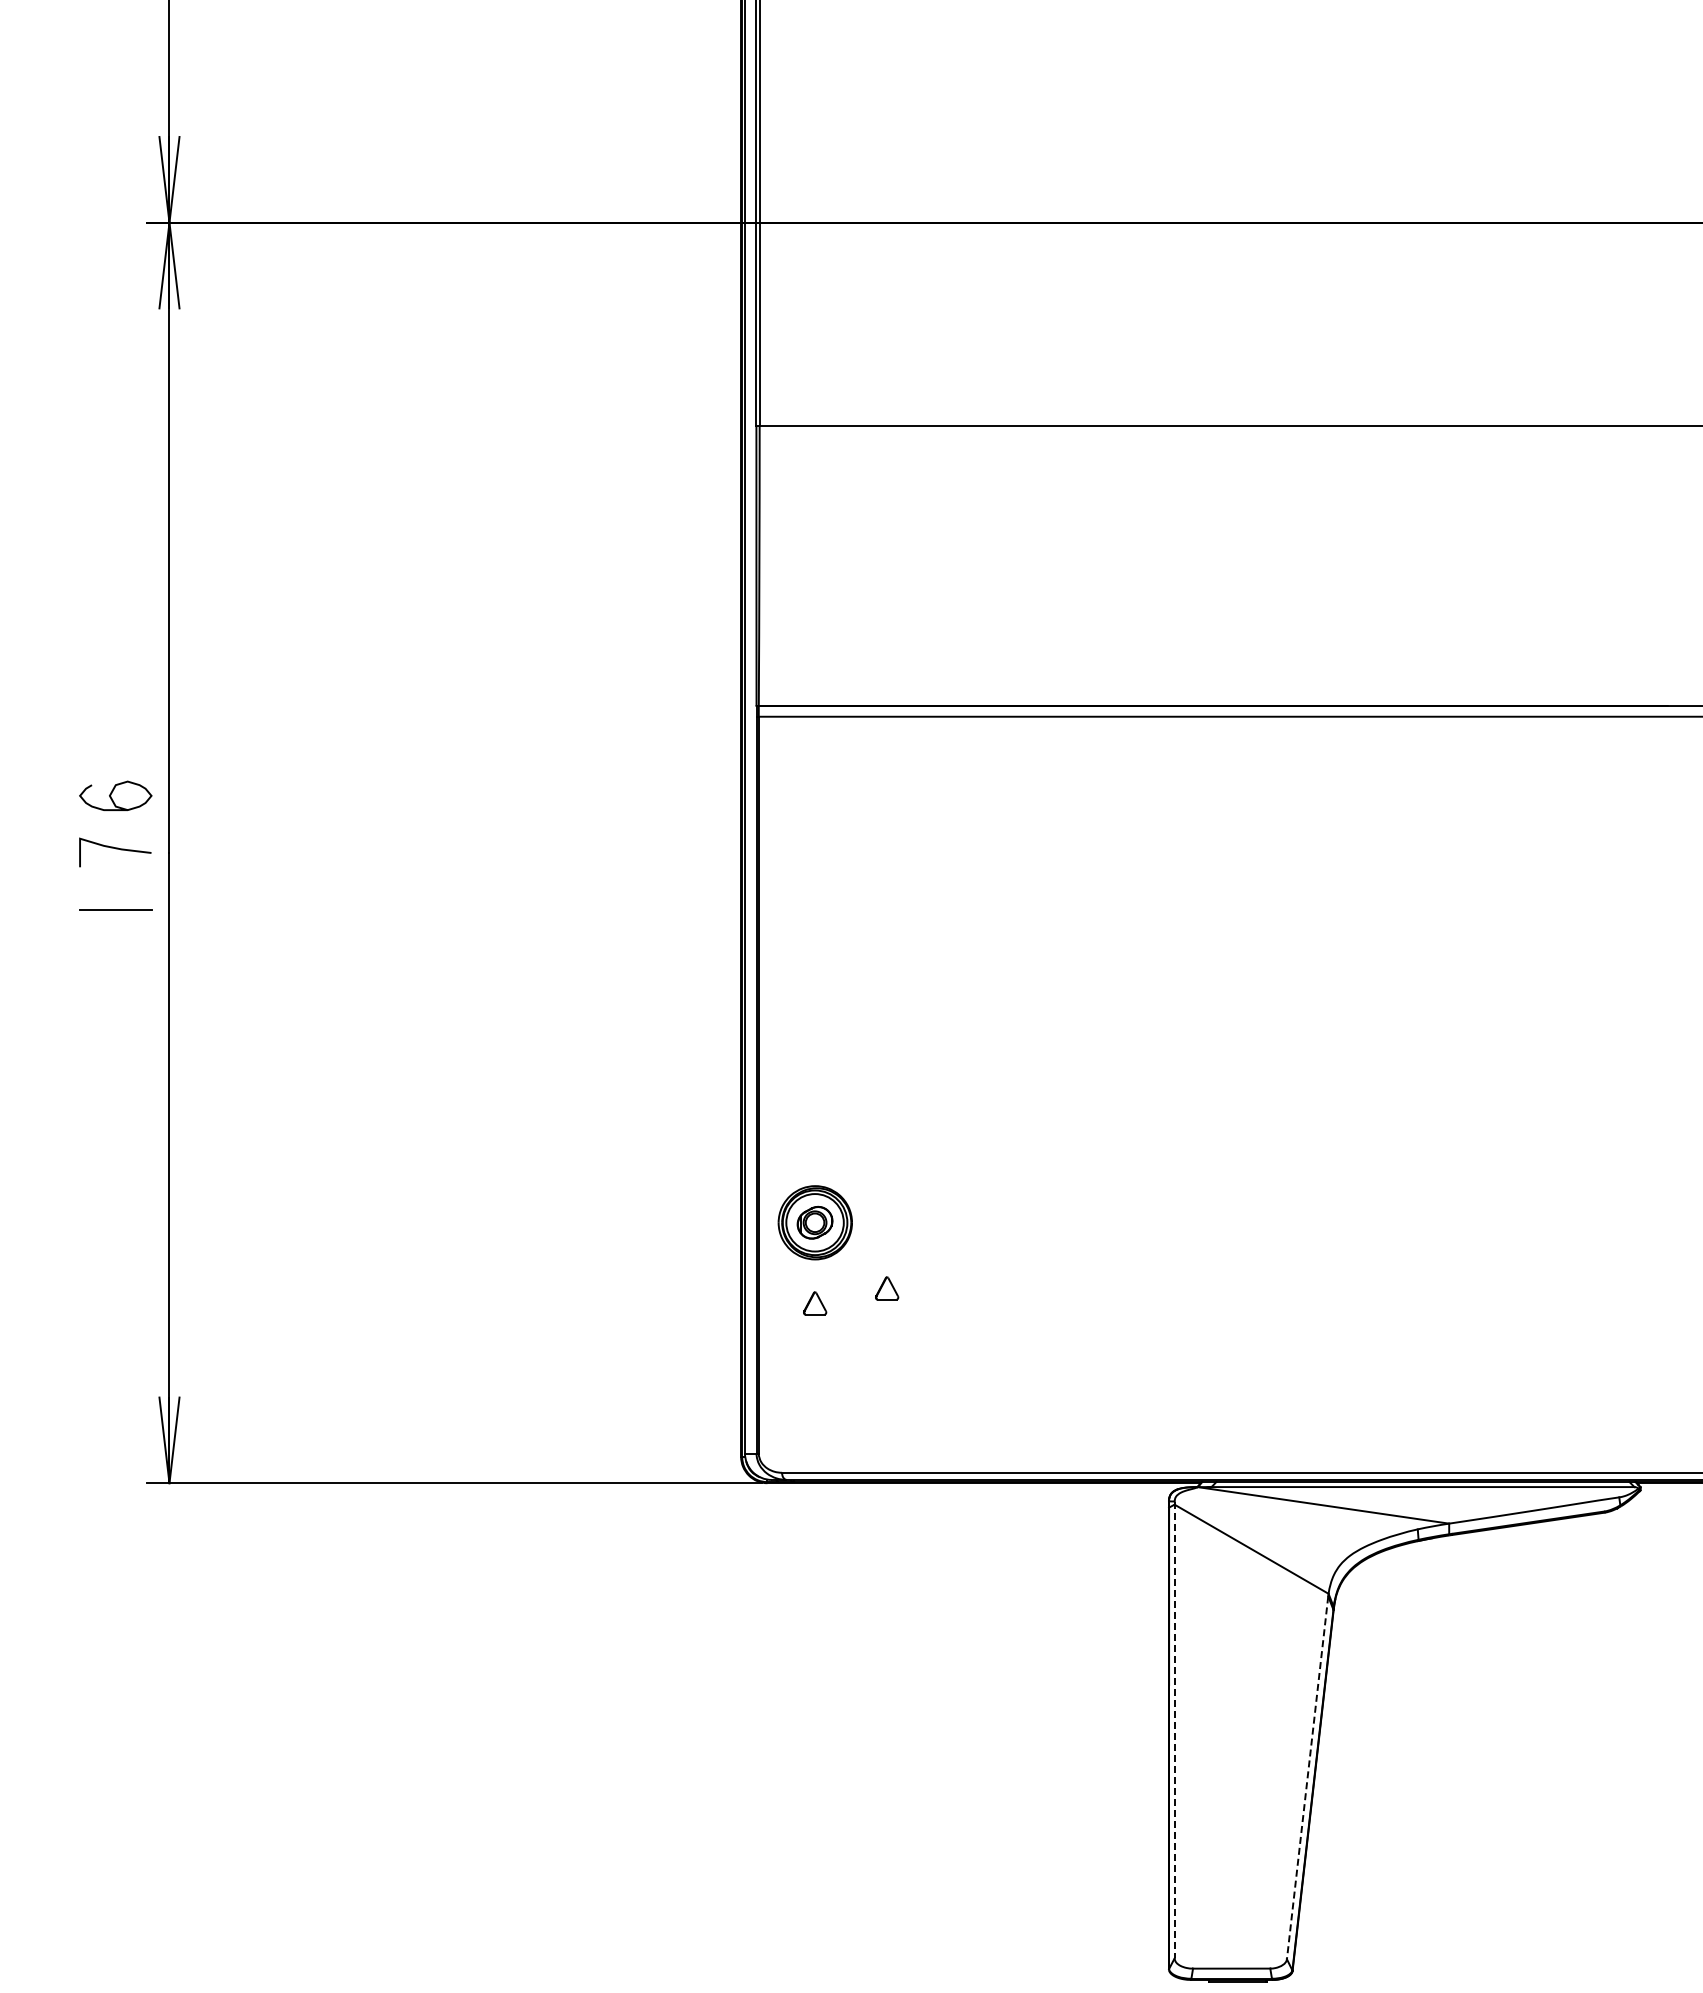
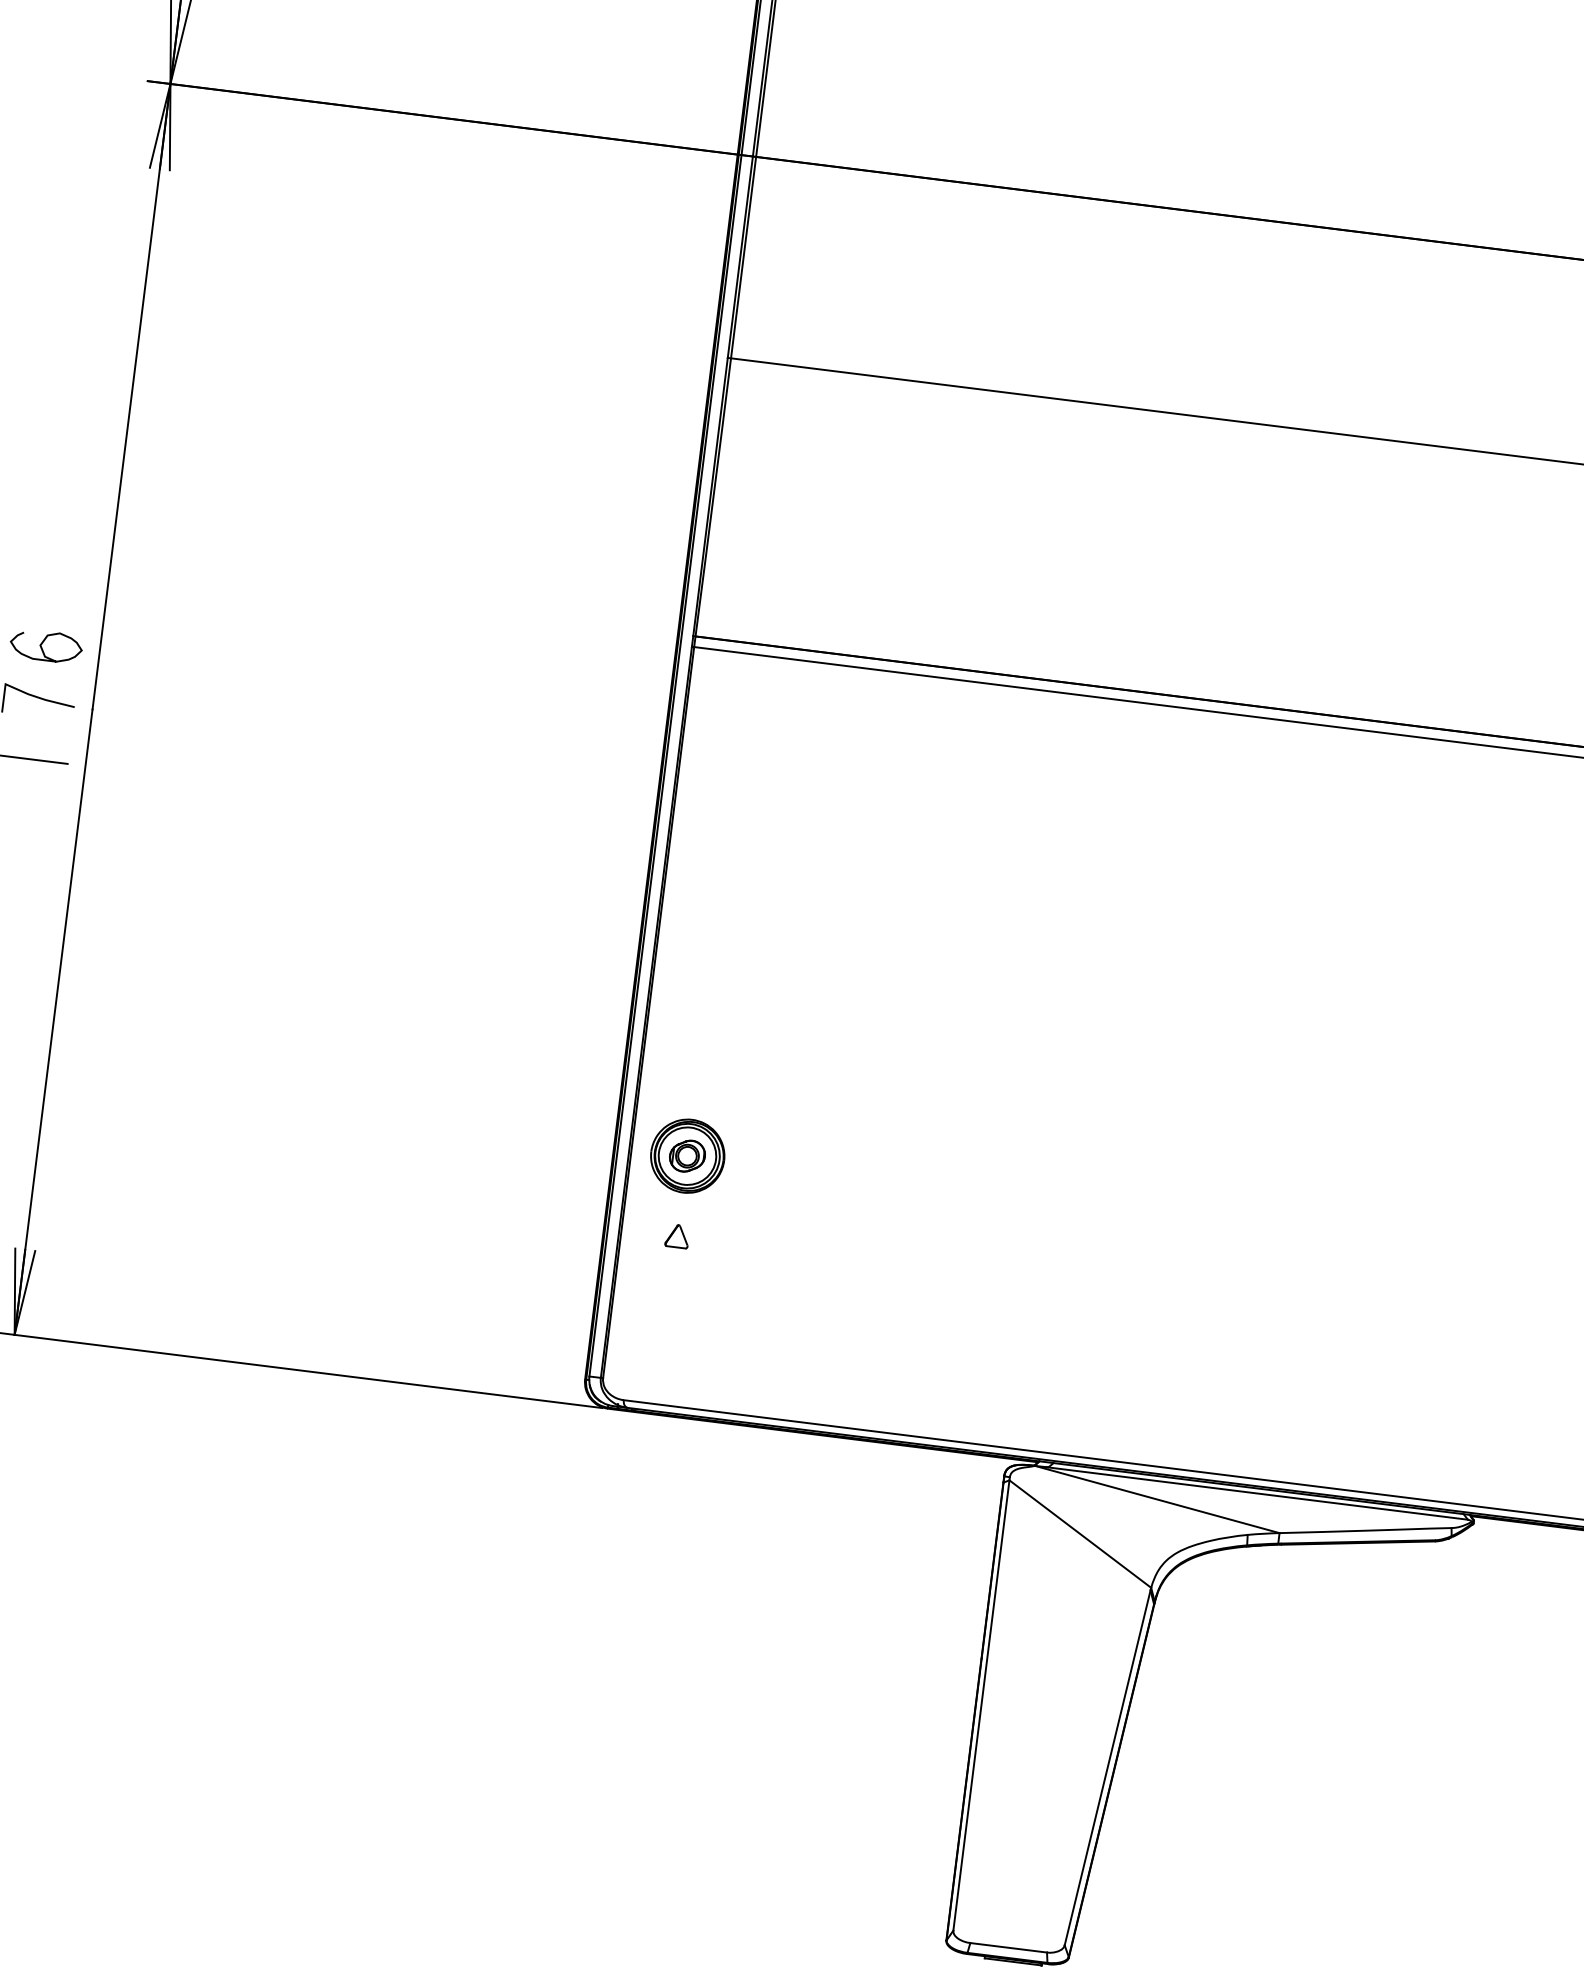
part: (887, 1288) -> (751, 1230), removed
line: (1174, 1730) -> (981, 1704), dashed -> solid
line: (1307, 1777) -> (1107, 1767), dashed -> solid

